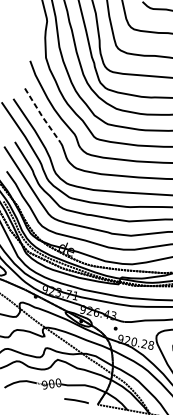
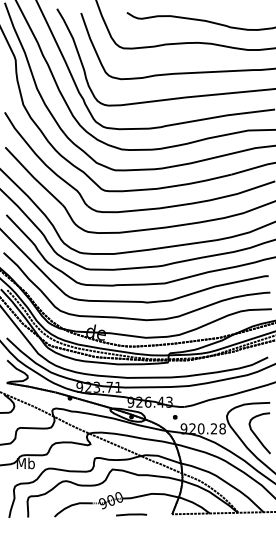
line: (42, 116) -> (33, 177), dashed -> solid
line: (76, 400) -> (131, 514), moved

